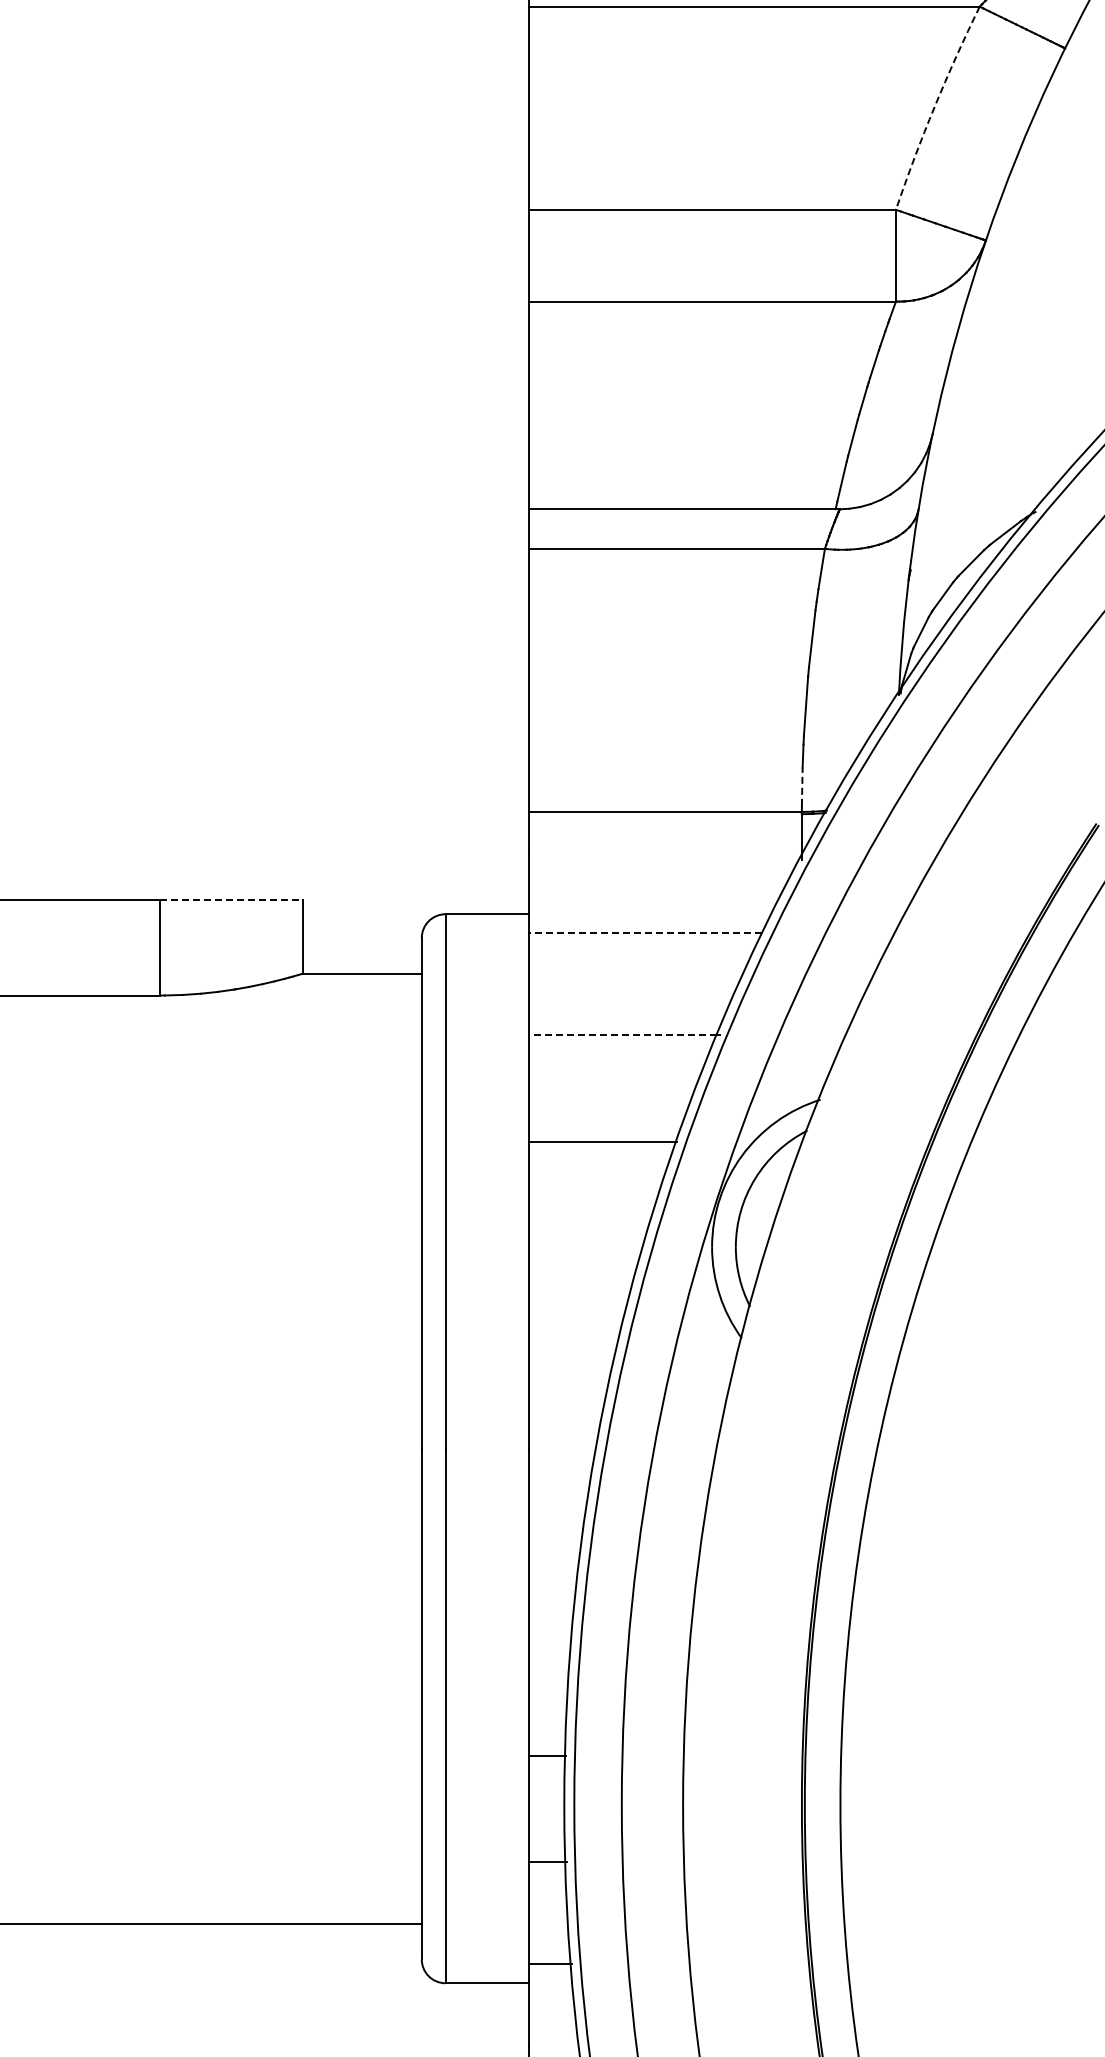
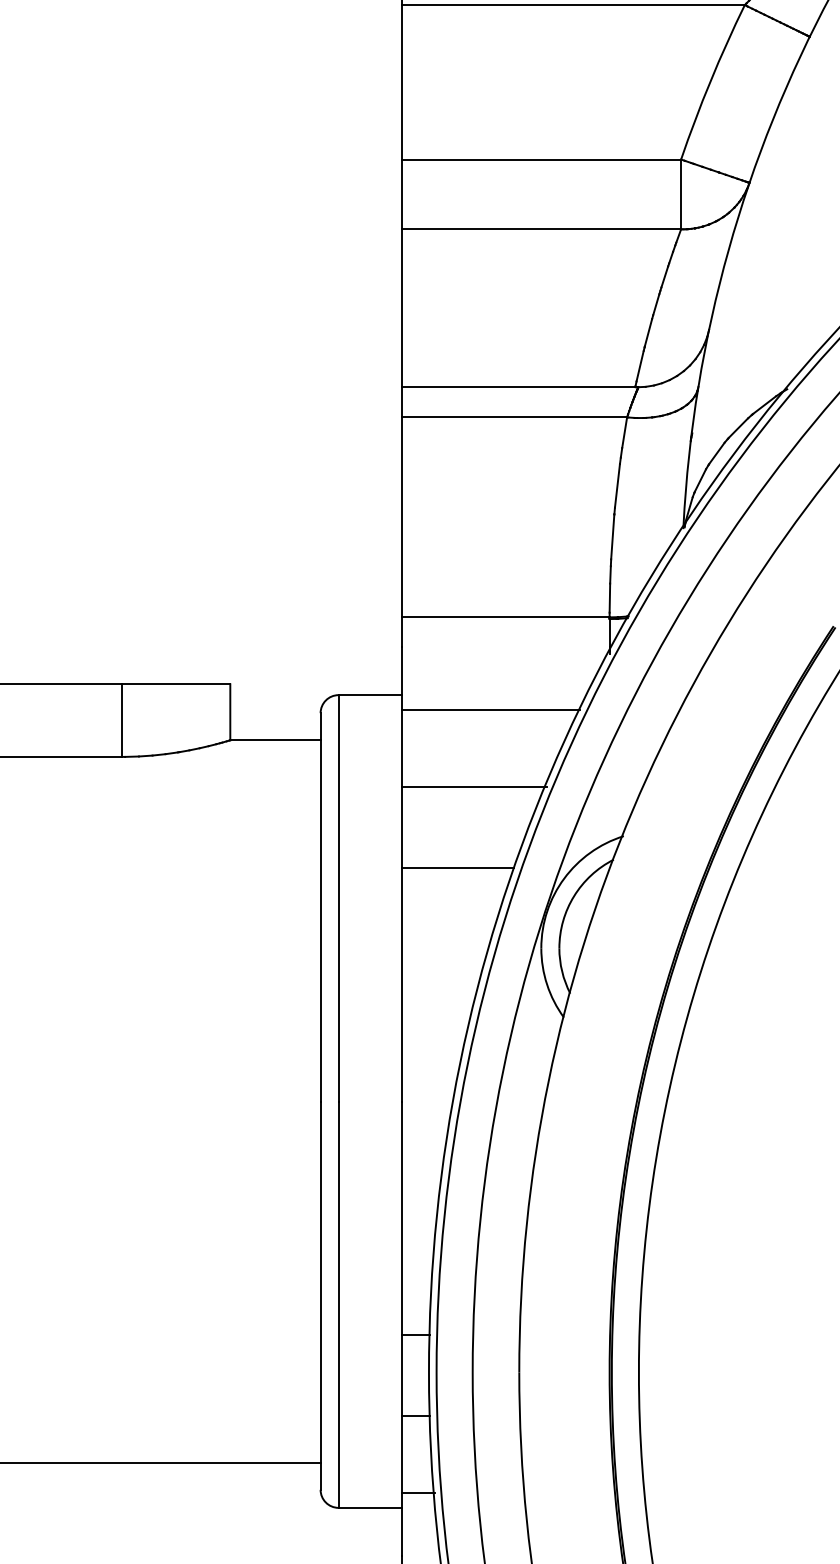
arc: (934, 106) -> (710, 81), dashed -> solid
line: (802, 786) -> (610, 598), dashed -> solid
line: (232, 900) -> (176, 684), dashed -> solid
line: (645, 933) -> (490, 709), dashed -> solid
line: (622, 1035) -> (473, 787), dashed -> solid

